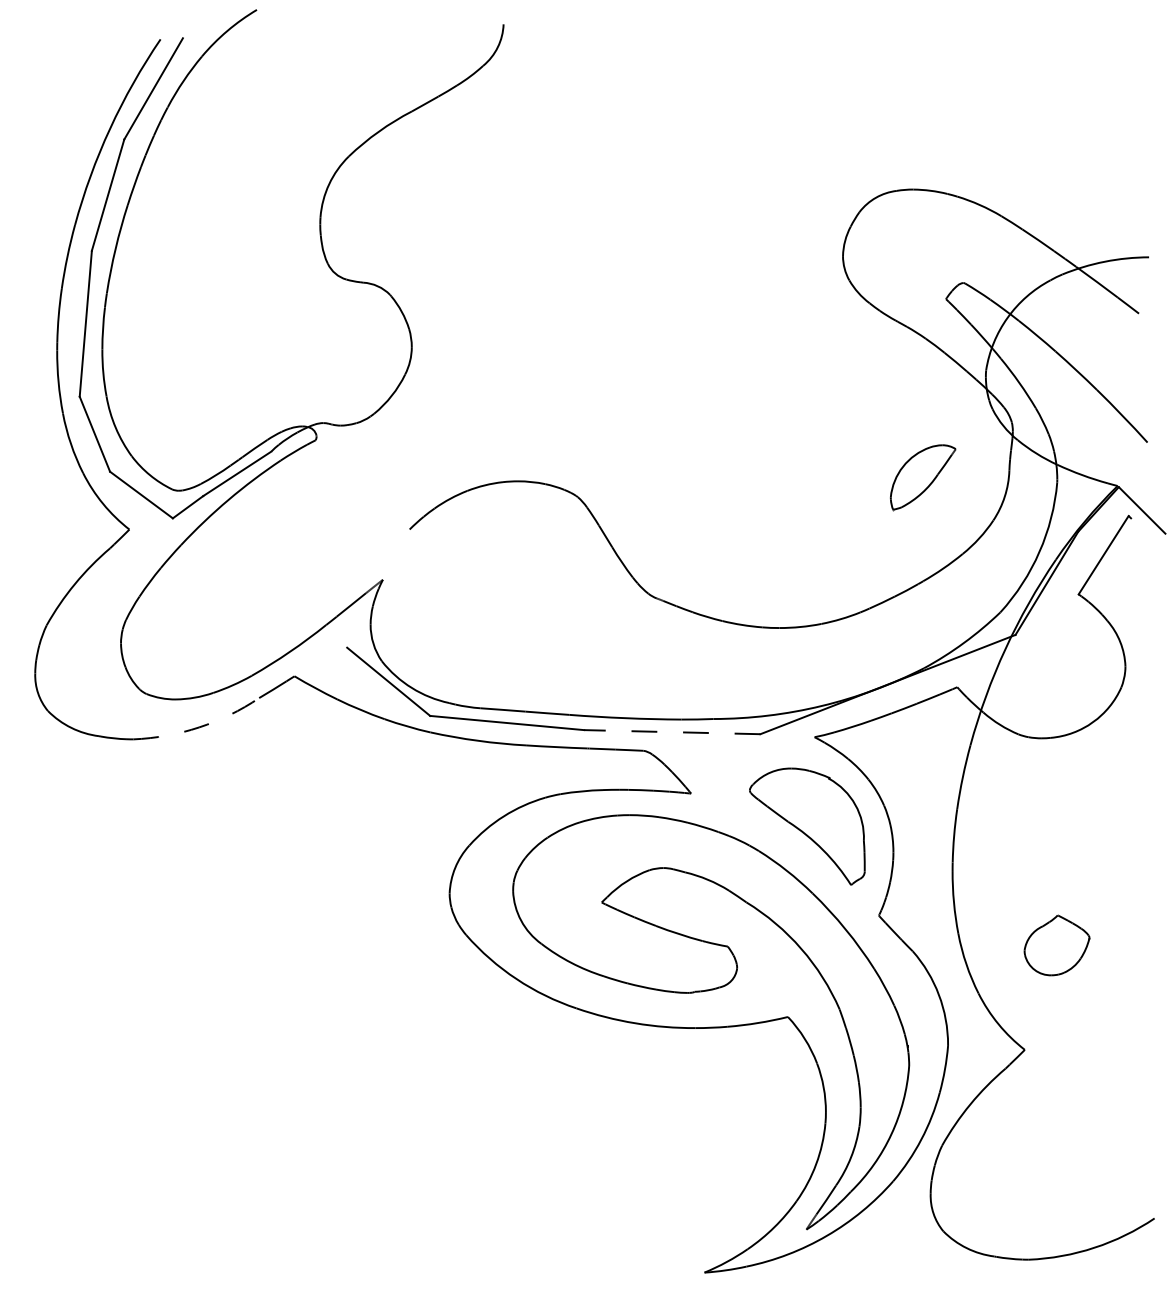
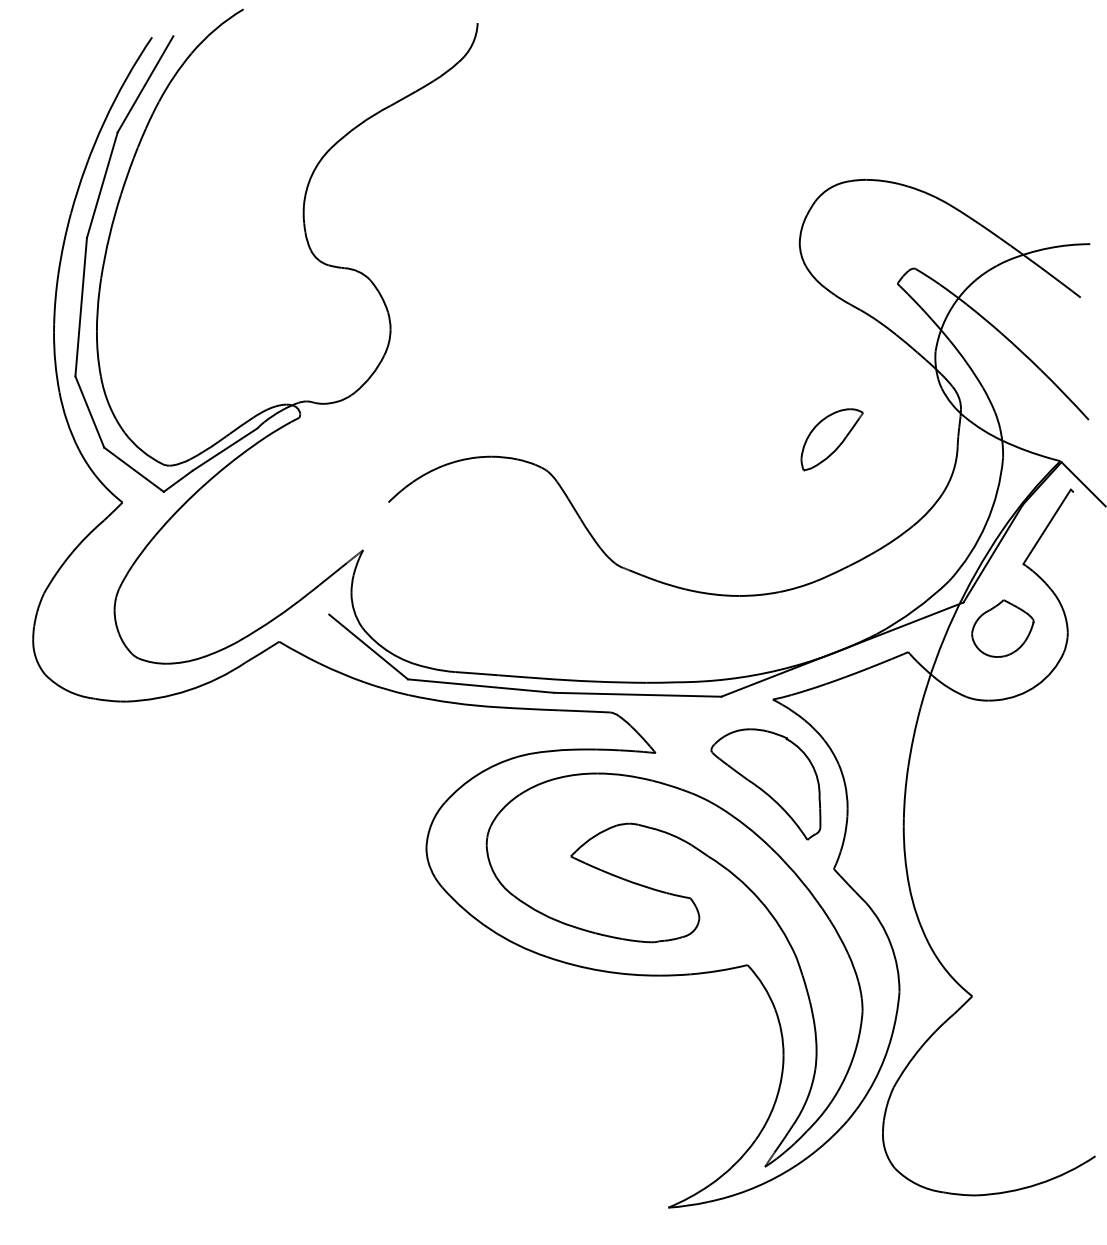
part: (923, 477) -> (832, 439), moved
arc: (199, 727) -> (189, 690), dashed -> solid
line: (671, 732) -> (637, 695), dashed -> solid
part: (1056, 945) -> (1002, 628), moved

